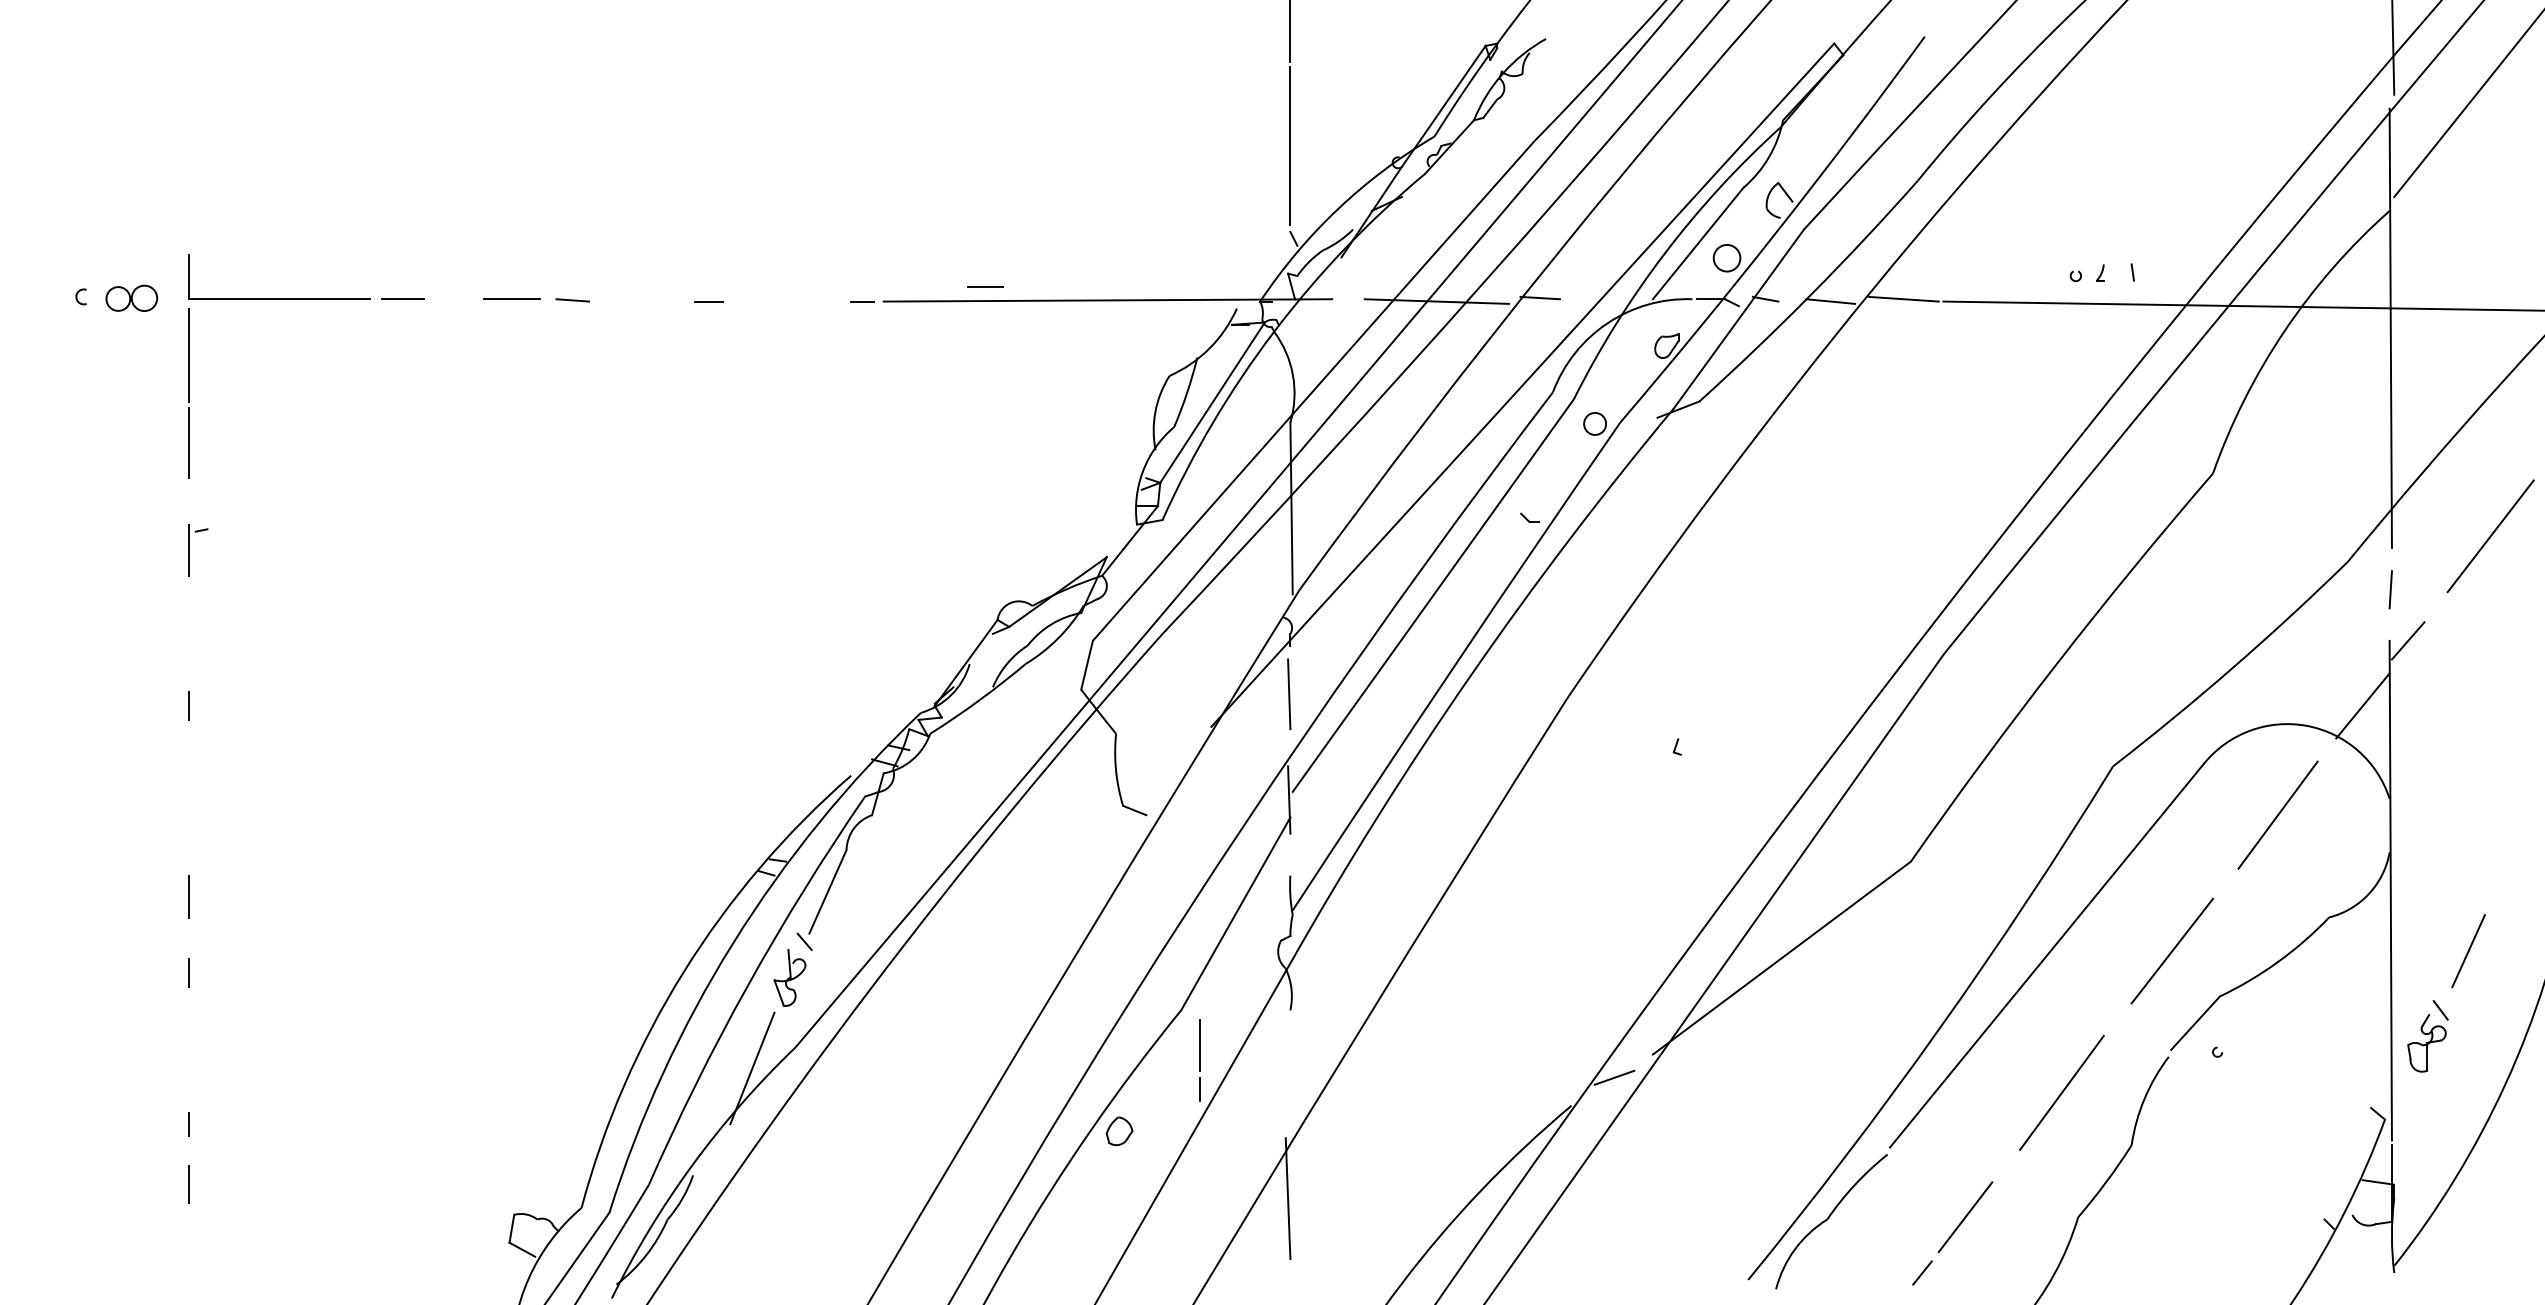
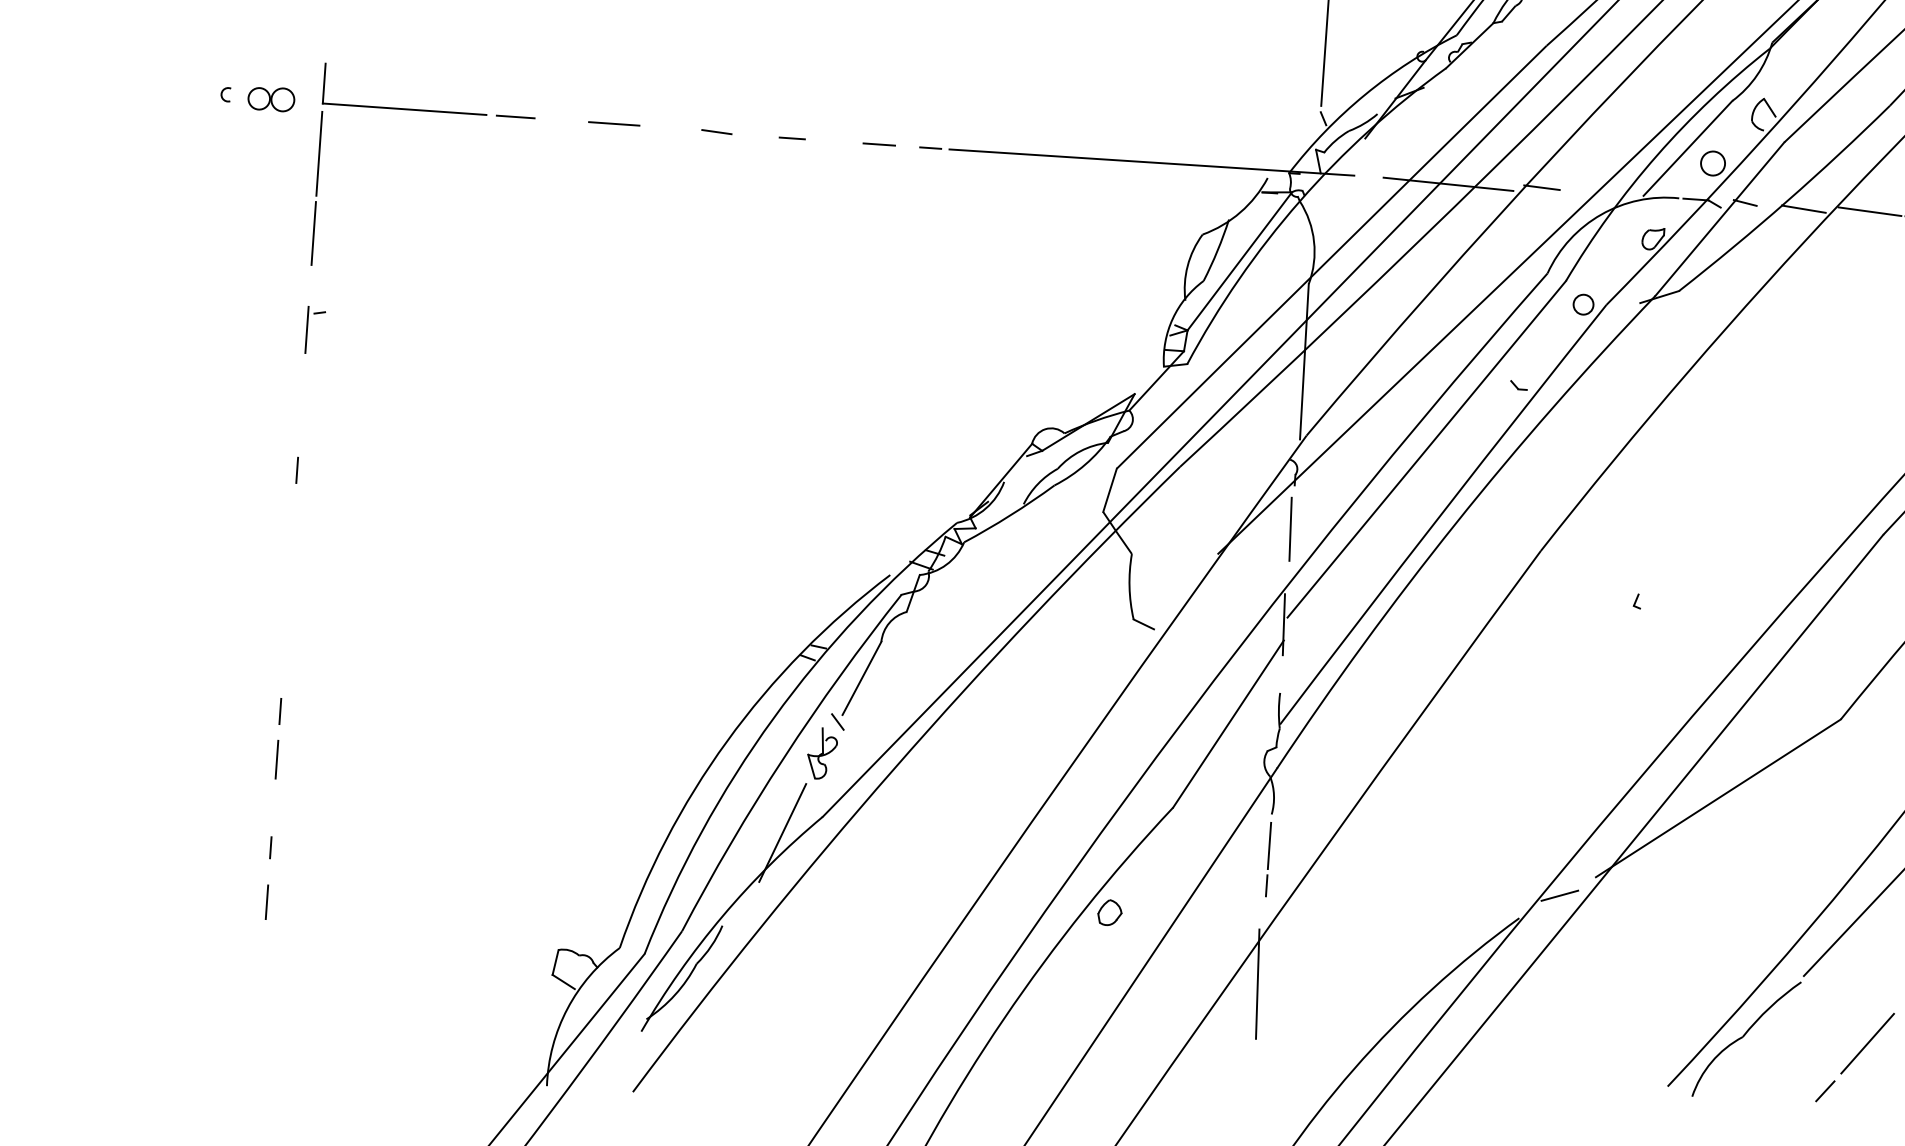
line: (985, 286) -> (878, 144), moved
line: (572, 300) -> (716, 132), moved
line: (188, 896) -> (276, 759), moved
line: (1199, 1060) -> (1267, 859), moved

